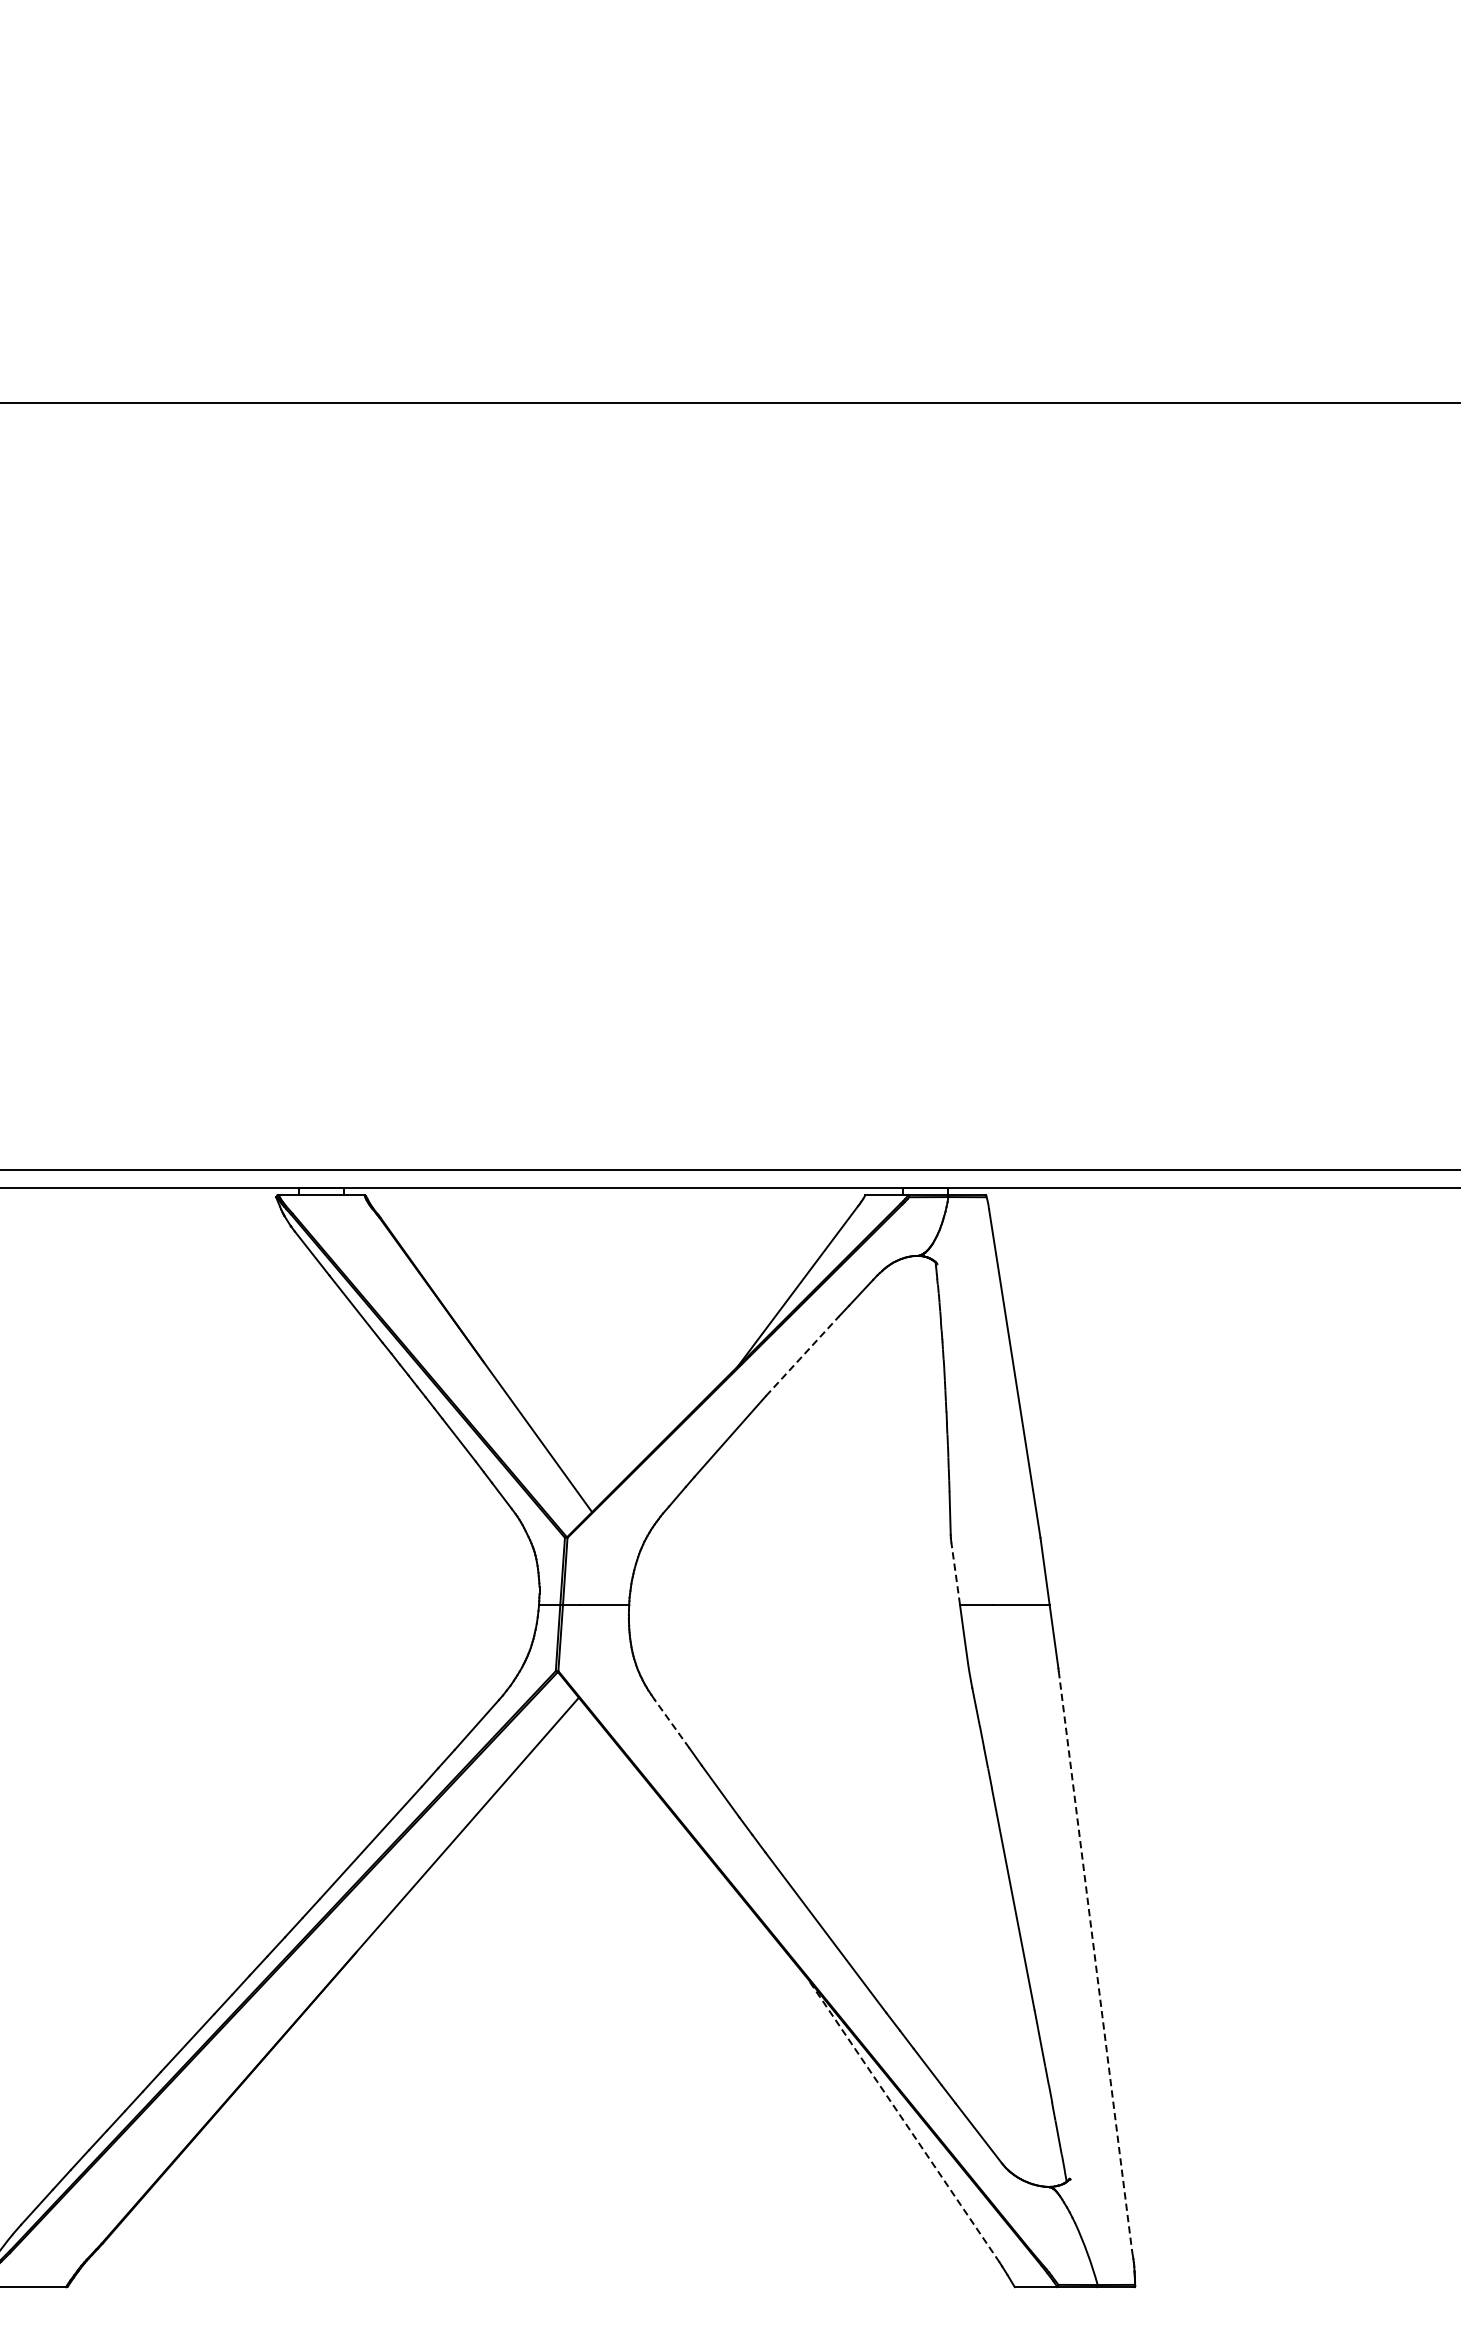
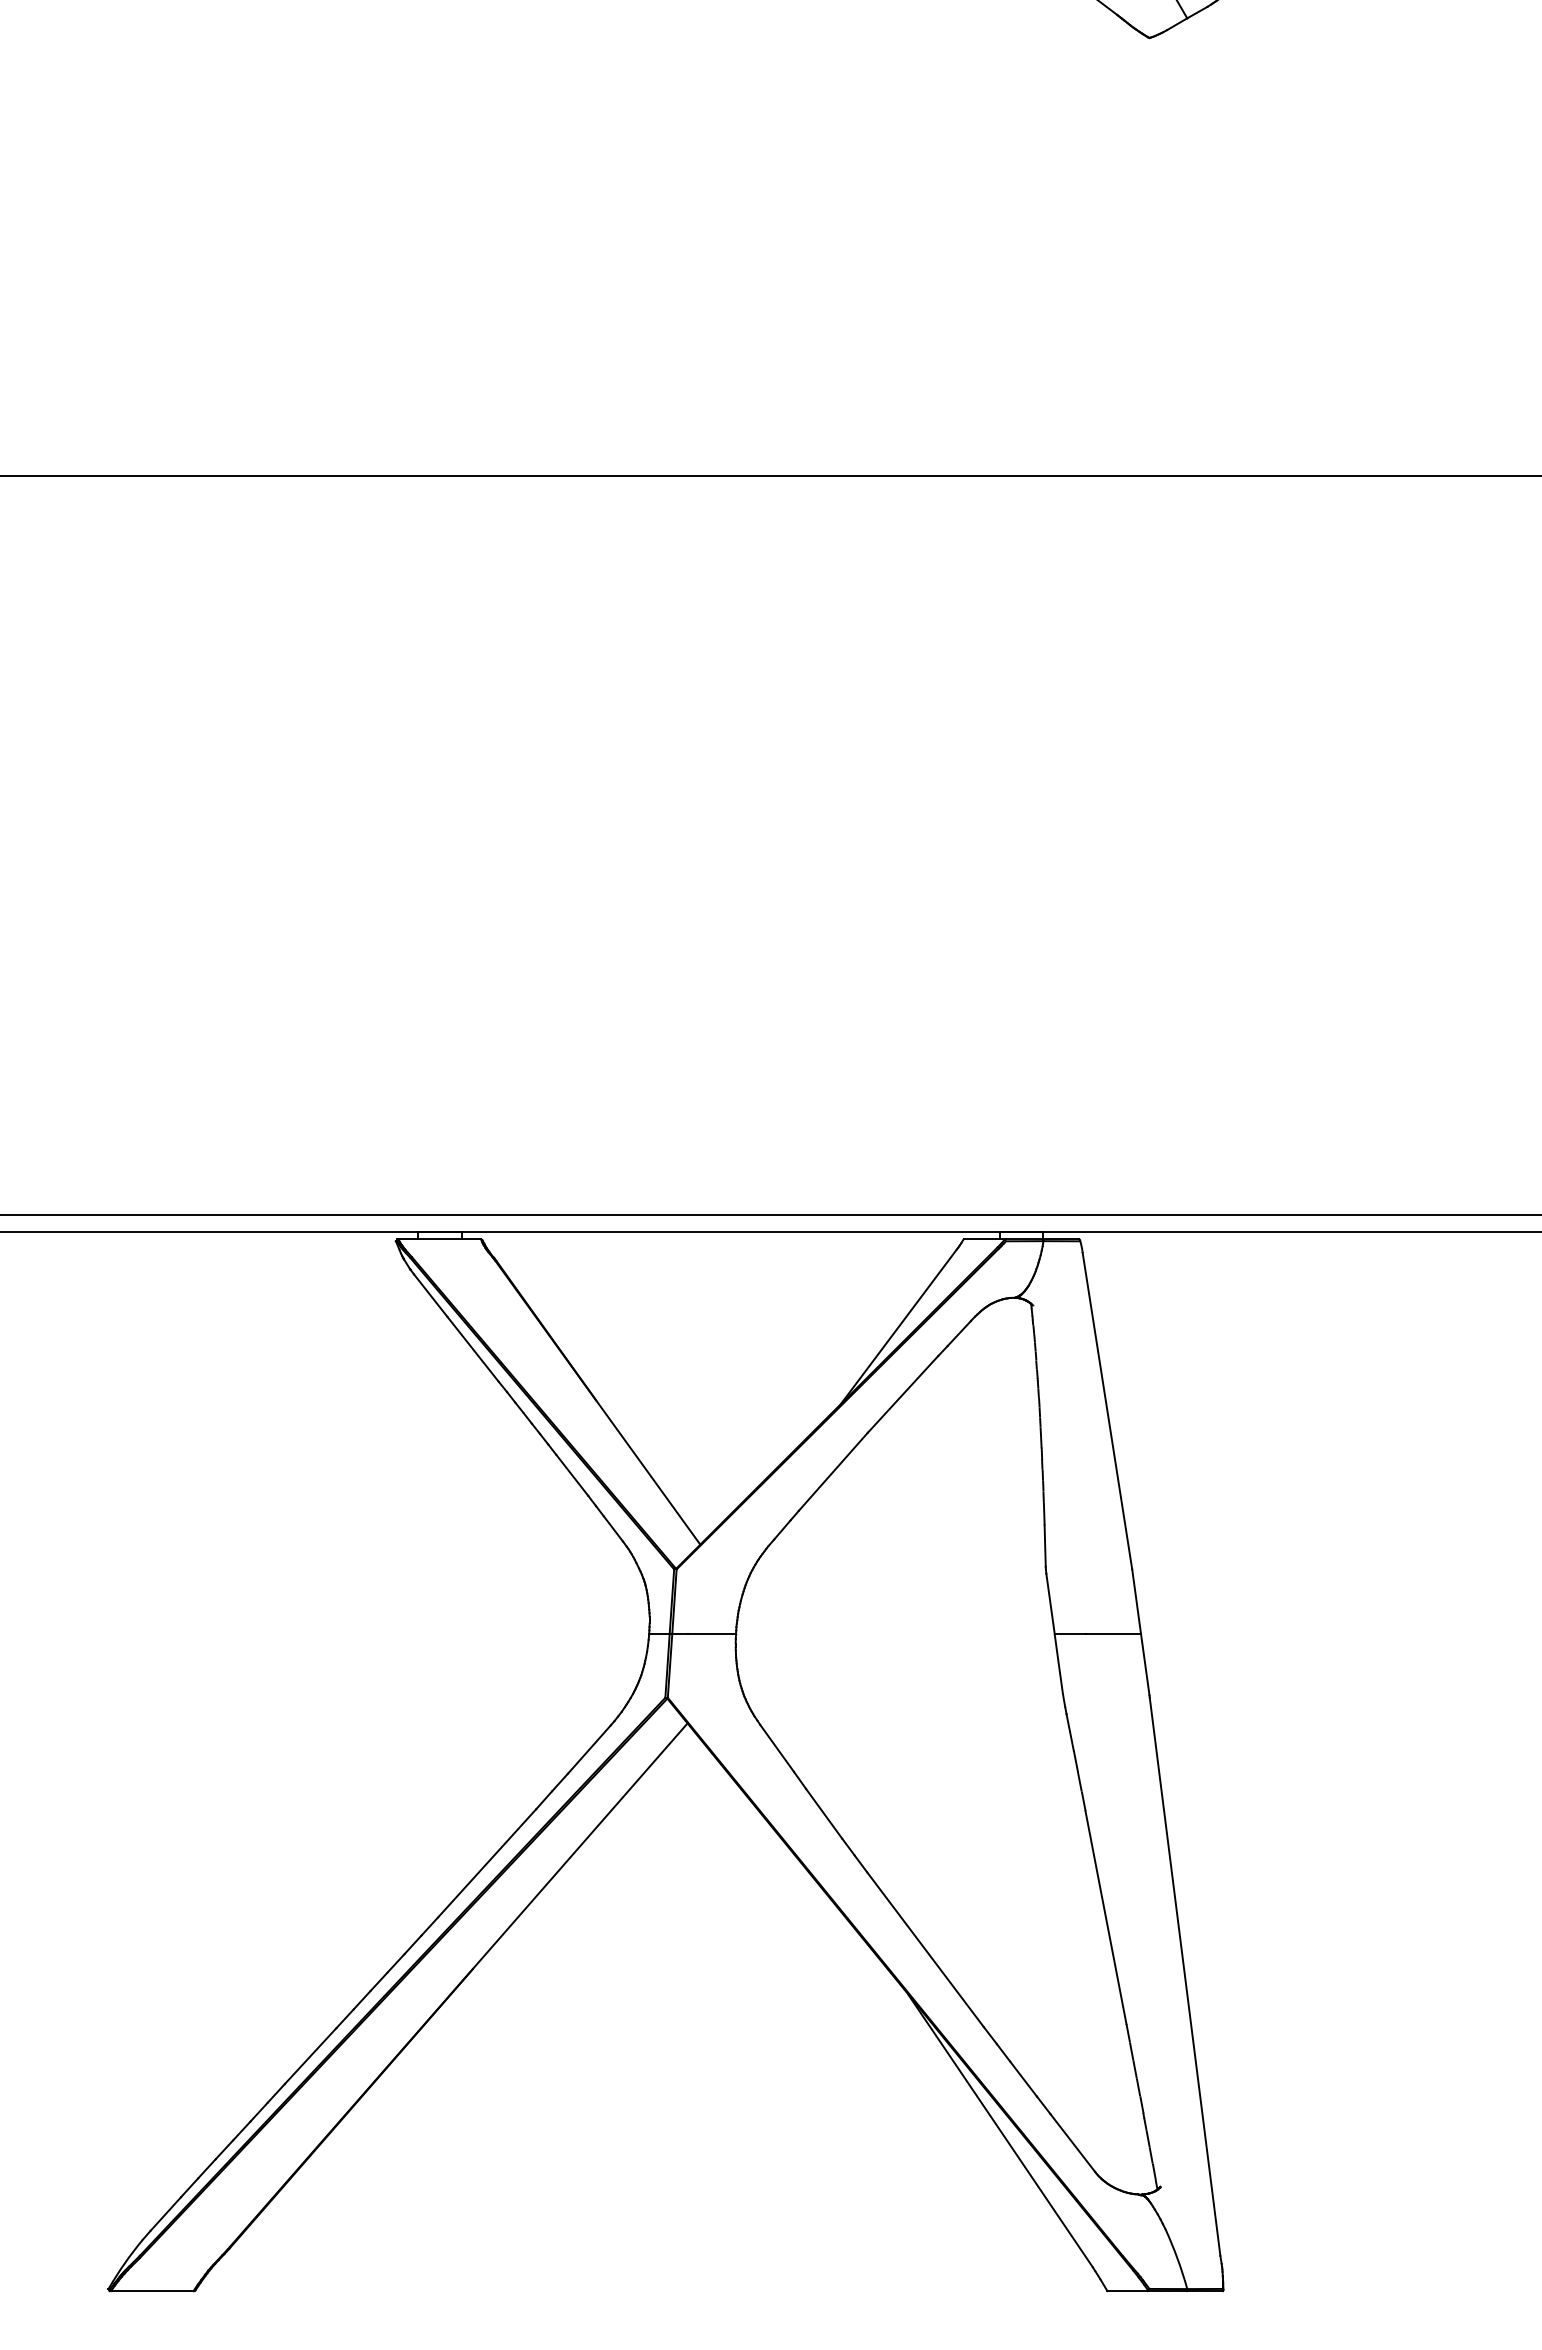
line: (803, 1356) -> (903, 1394), dashed -> solid
line: (955, 1573) -> (1050, 1603), dashed -> solid
line: (672, 1723) -> (777, 1748), dashed -> solid
line: (1095, 1961) -> (1185, 1977), dashed -> solid
line: (903, 2121) -> (1000, 2131), dashed -> solid

